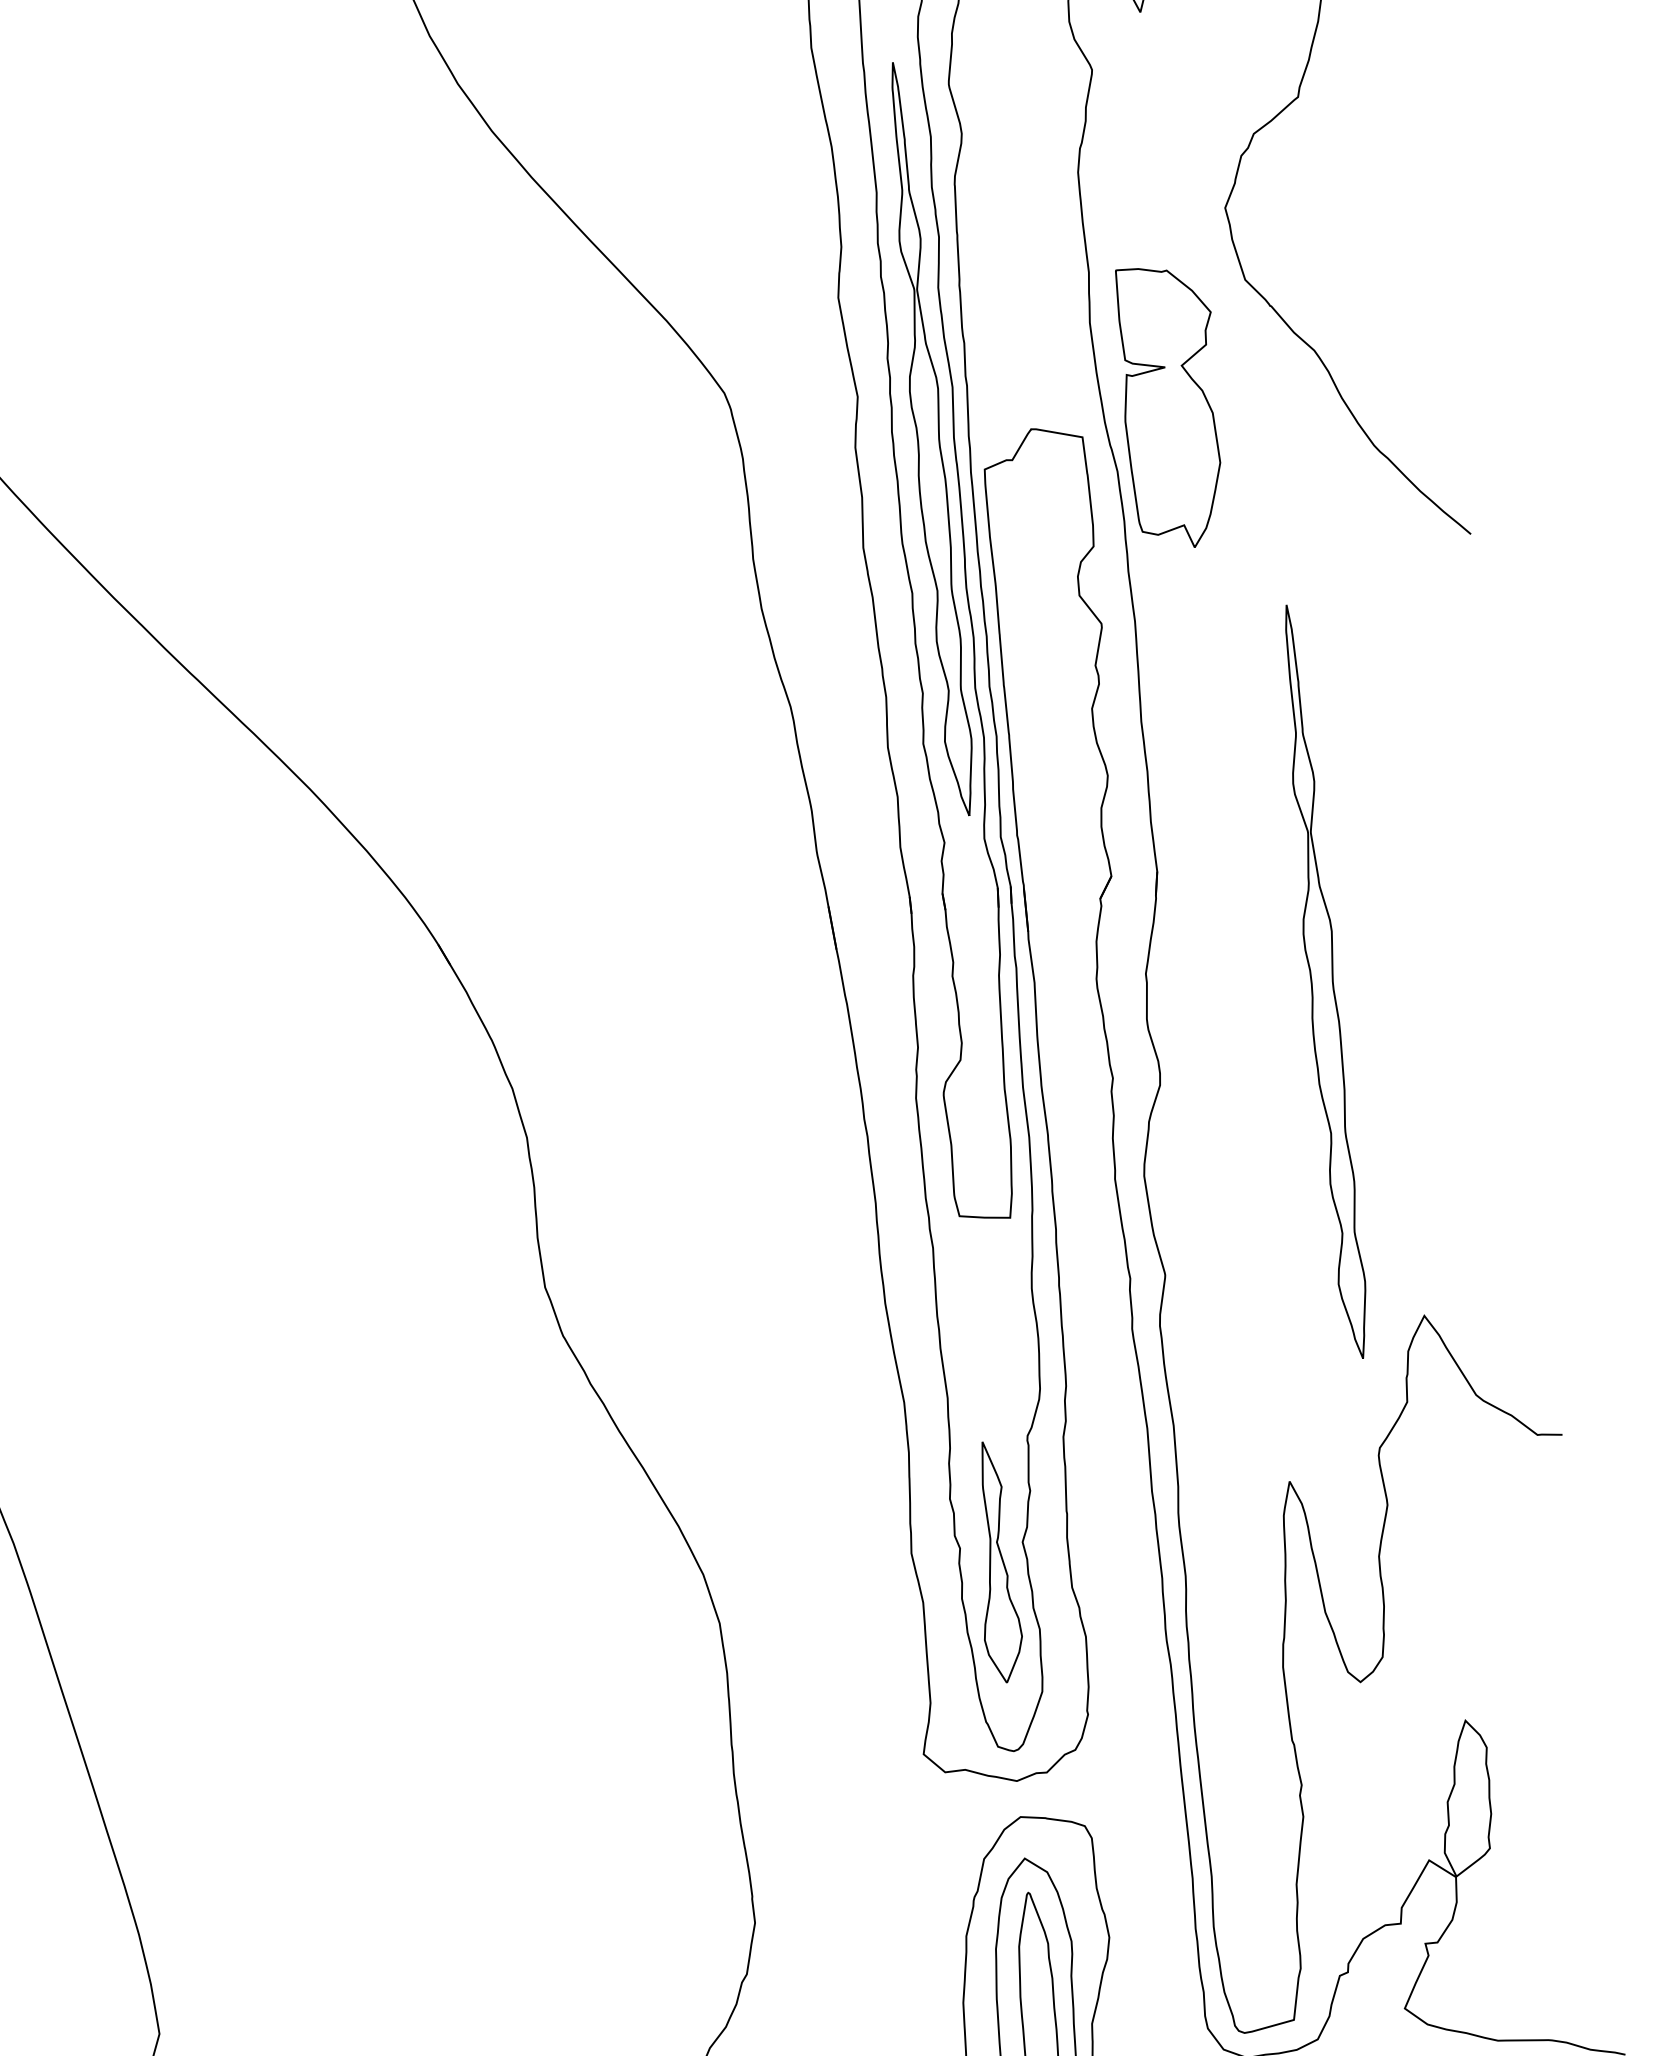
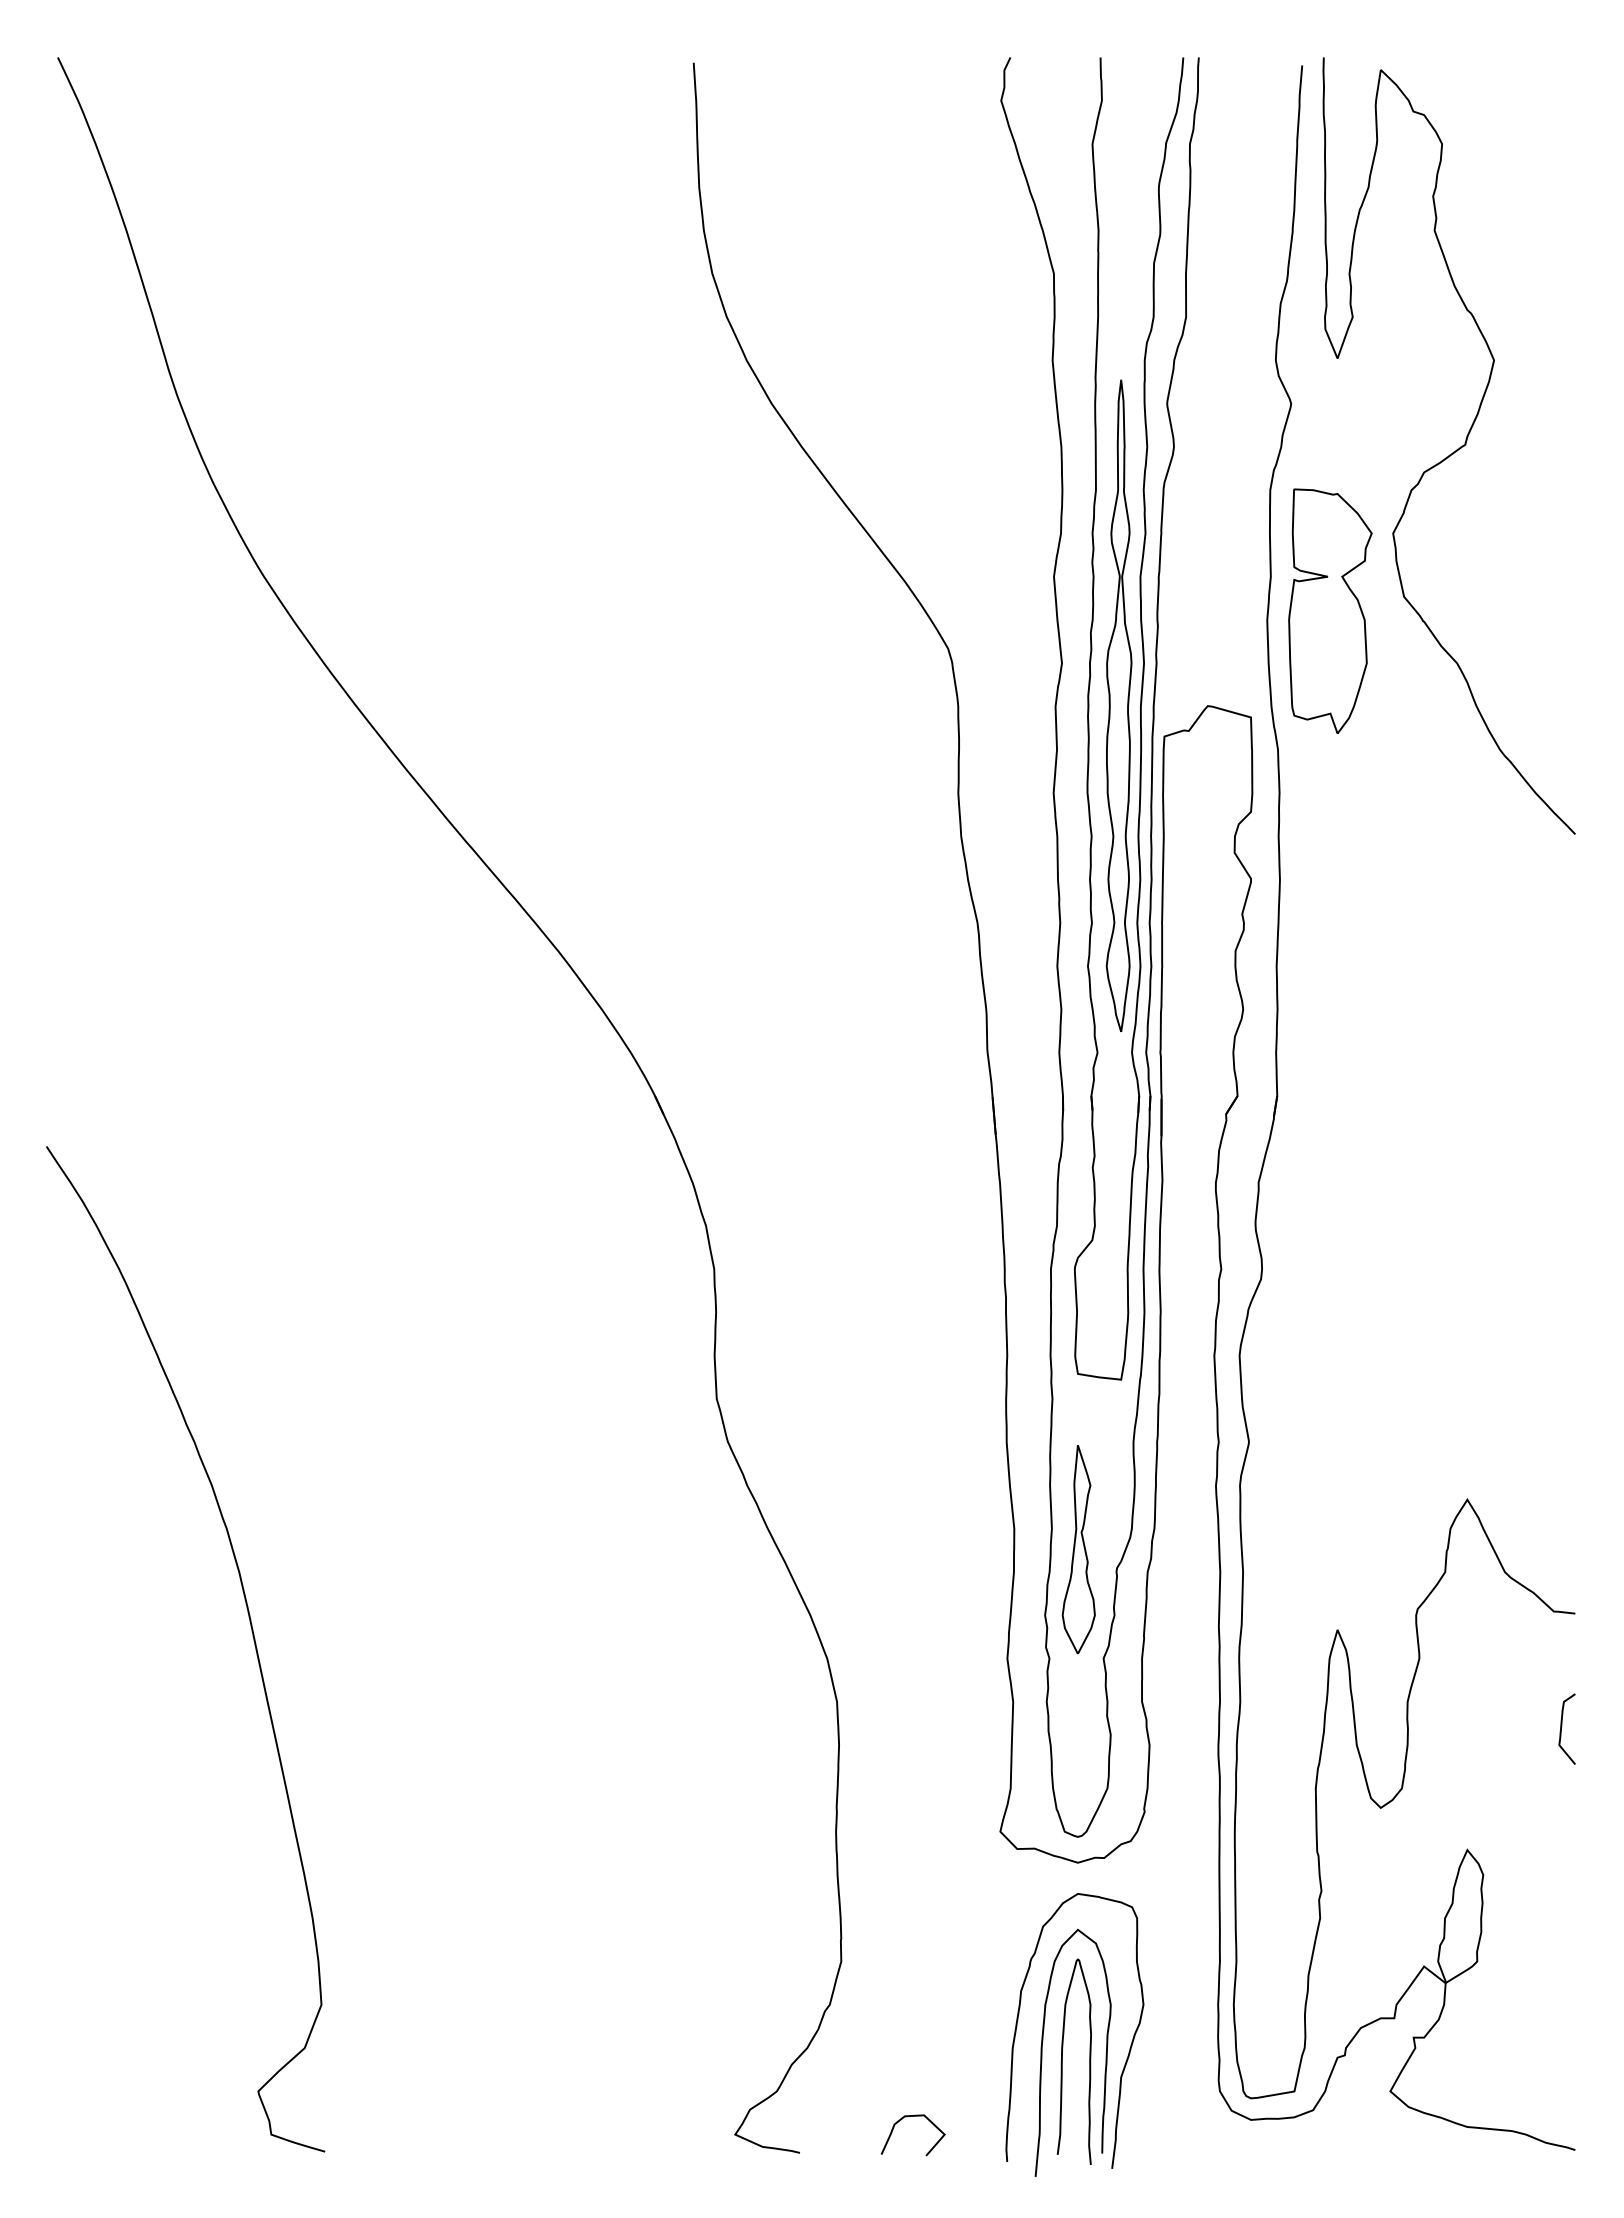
part: (1172, 406) -> (1330, 610), moved
part: (1321, 981) -> (1408, 1204), removed
part: (995, 1562) -> (1078, 1549), moved
curve: (1560, 1566) -> (1562, 1726), added

